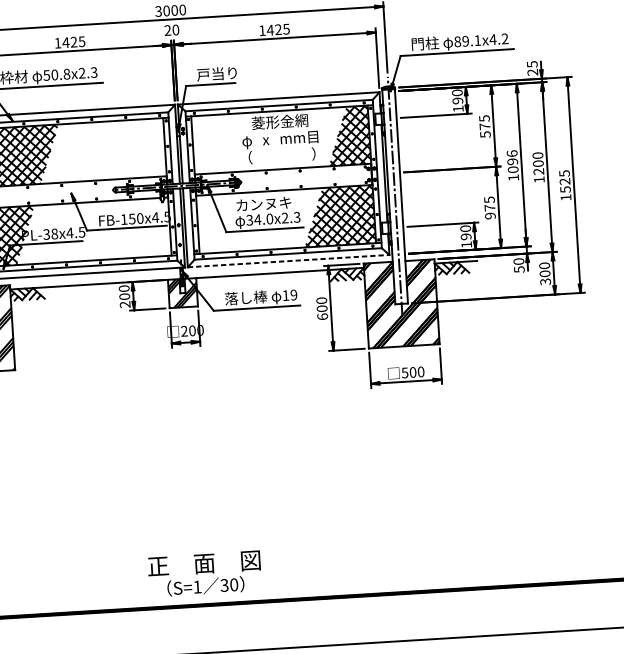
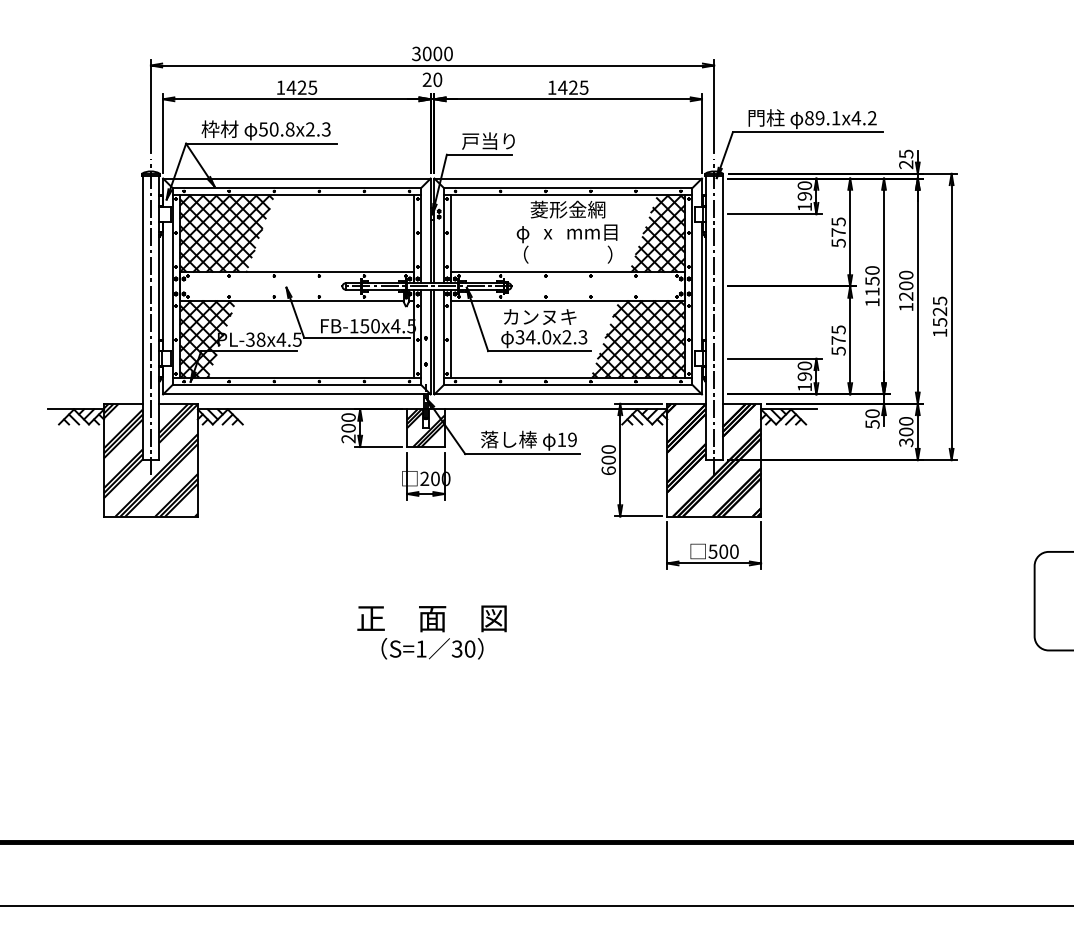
text: (512, 161) -> (872, 281), 1096 -> 1150
text: (490, 215) -> (838, 350), 975 -> 575
line: (288, 261) -> (568, 394), dashed -> solid
text: (204, 574) -> (431, 632), moved

